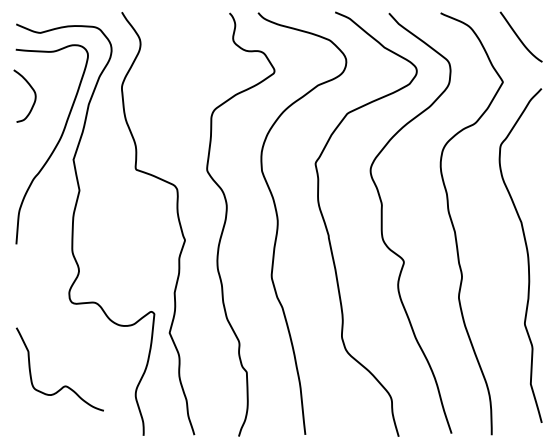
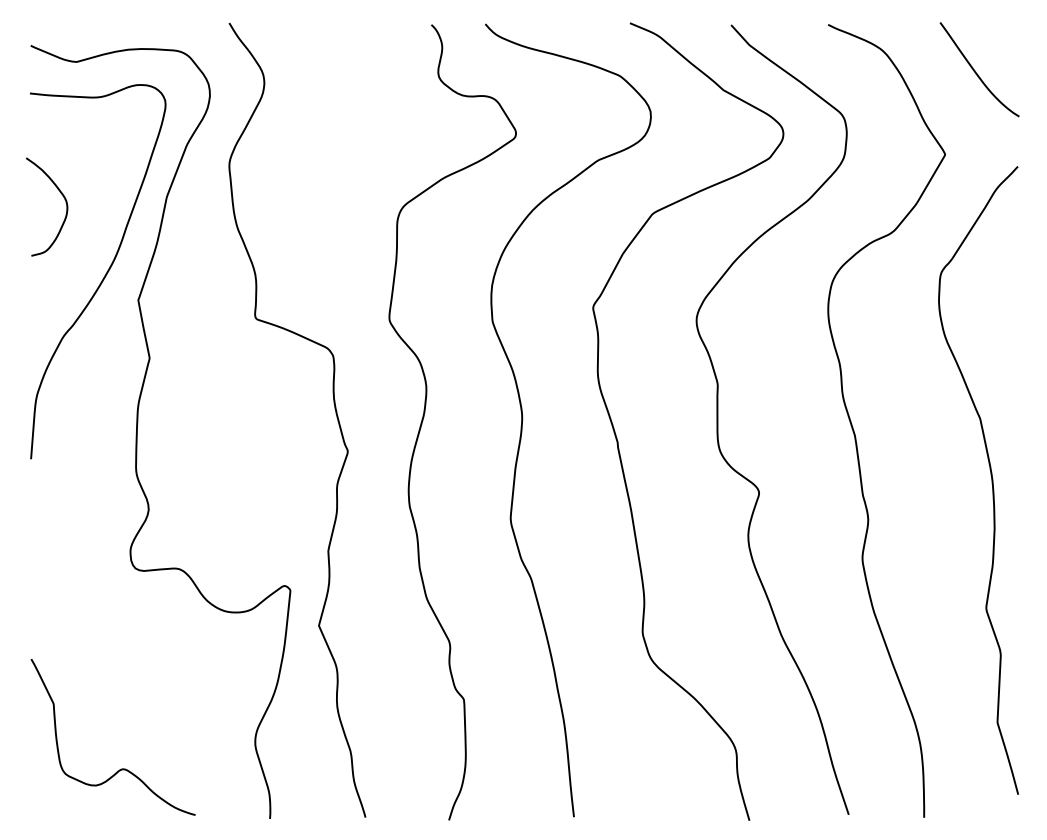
curve: (32, 90) -> (61, 196), moved
curve: (64, 385) -> (121, 767), moved

